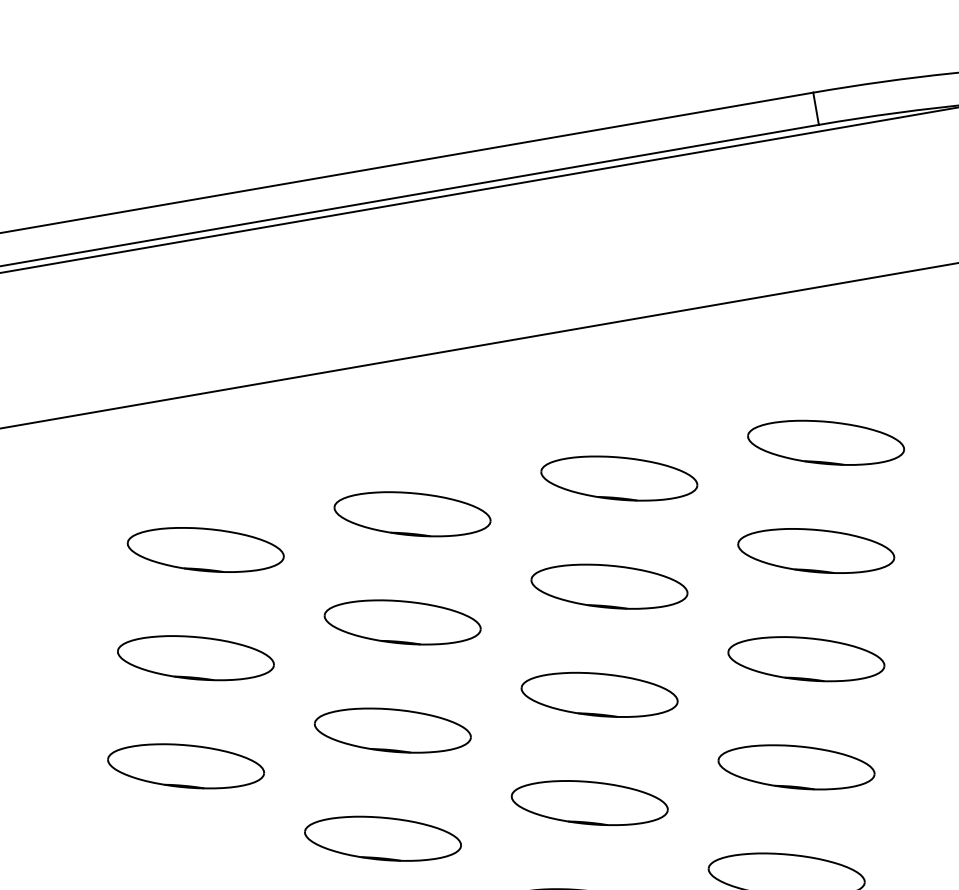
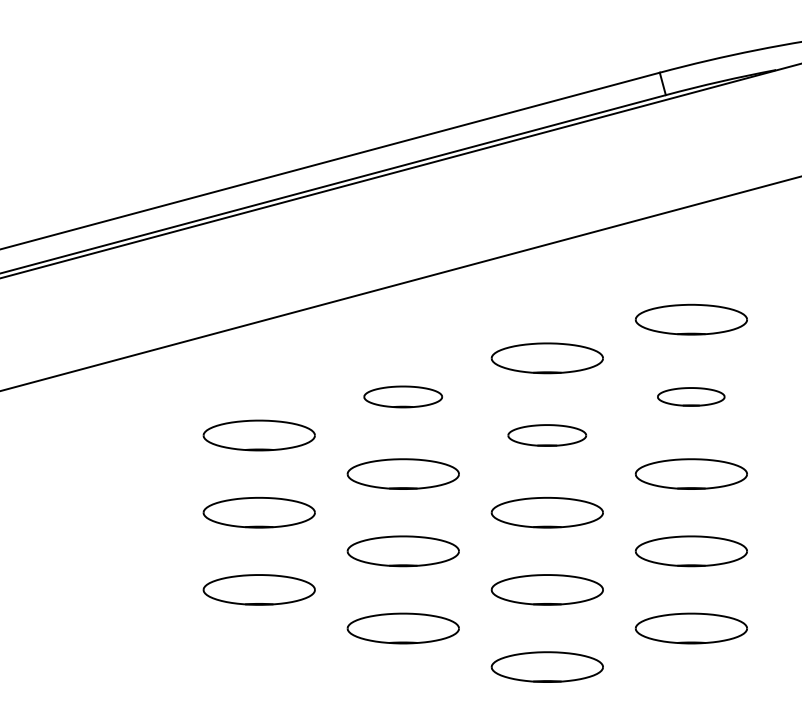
part: (411, 513) -> (402, 396), size x0.7
part: (814, 550) -> (690, 396), size x0.6
part: (608, 586) -> (546, 435), size x0.7

